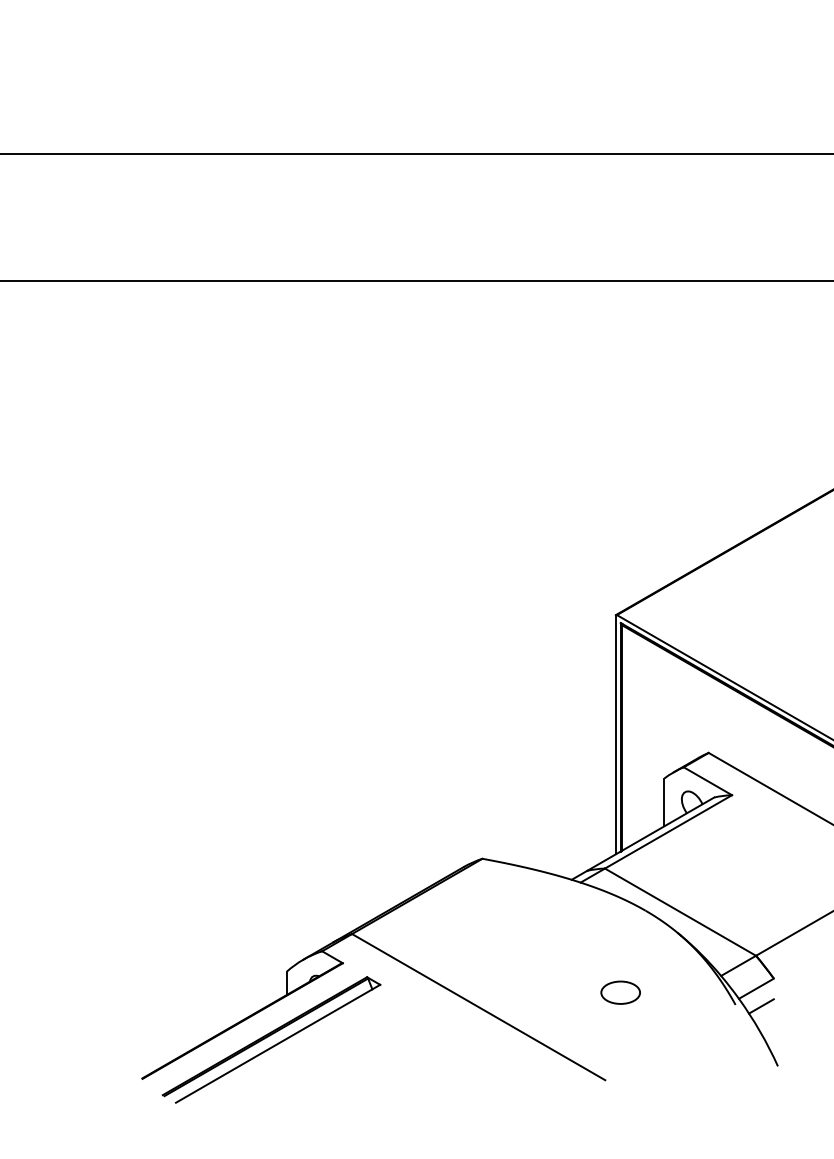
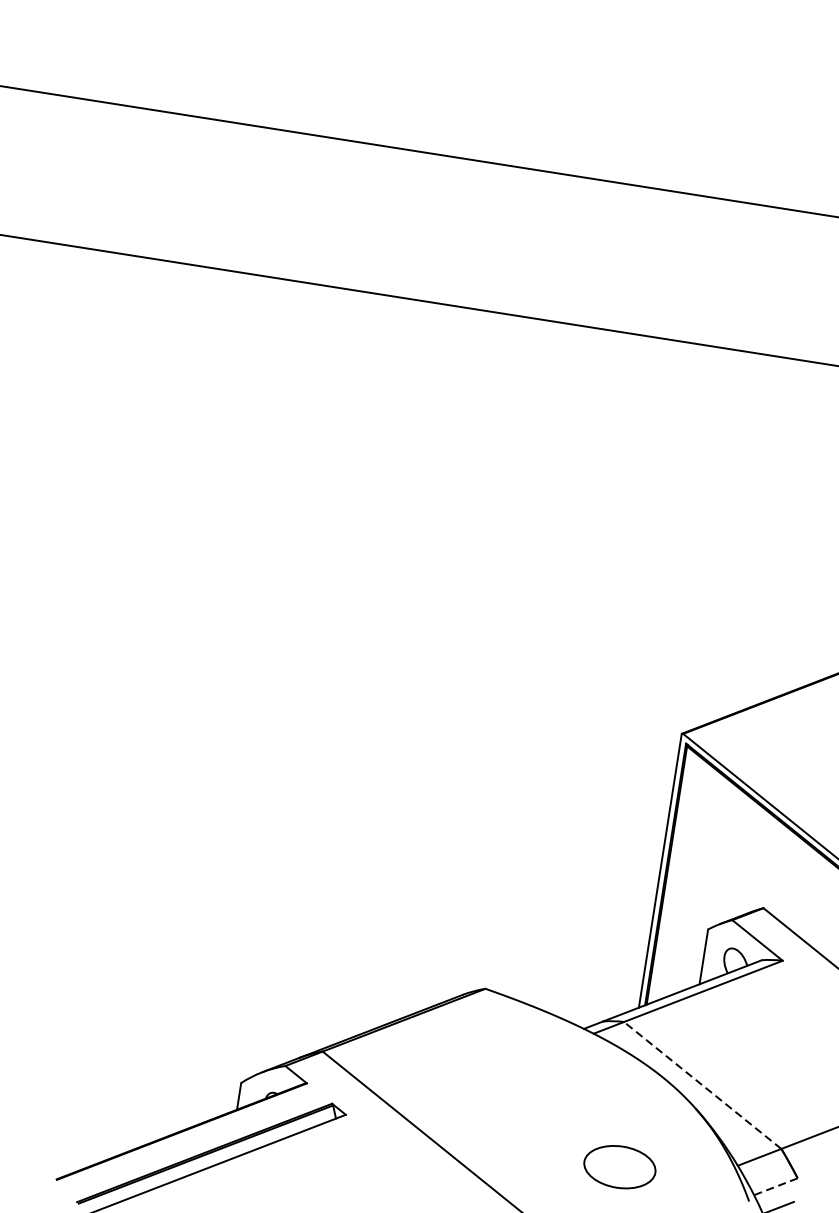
line: (680, 911) -> (702, 1084), solid -> dashed
line: (755, 988) -> (774, 1186), solid -> dashed
part: (620, 992) -> (619, 1166), size x1.6

